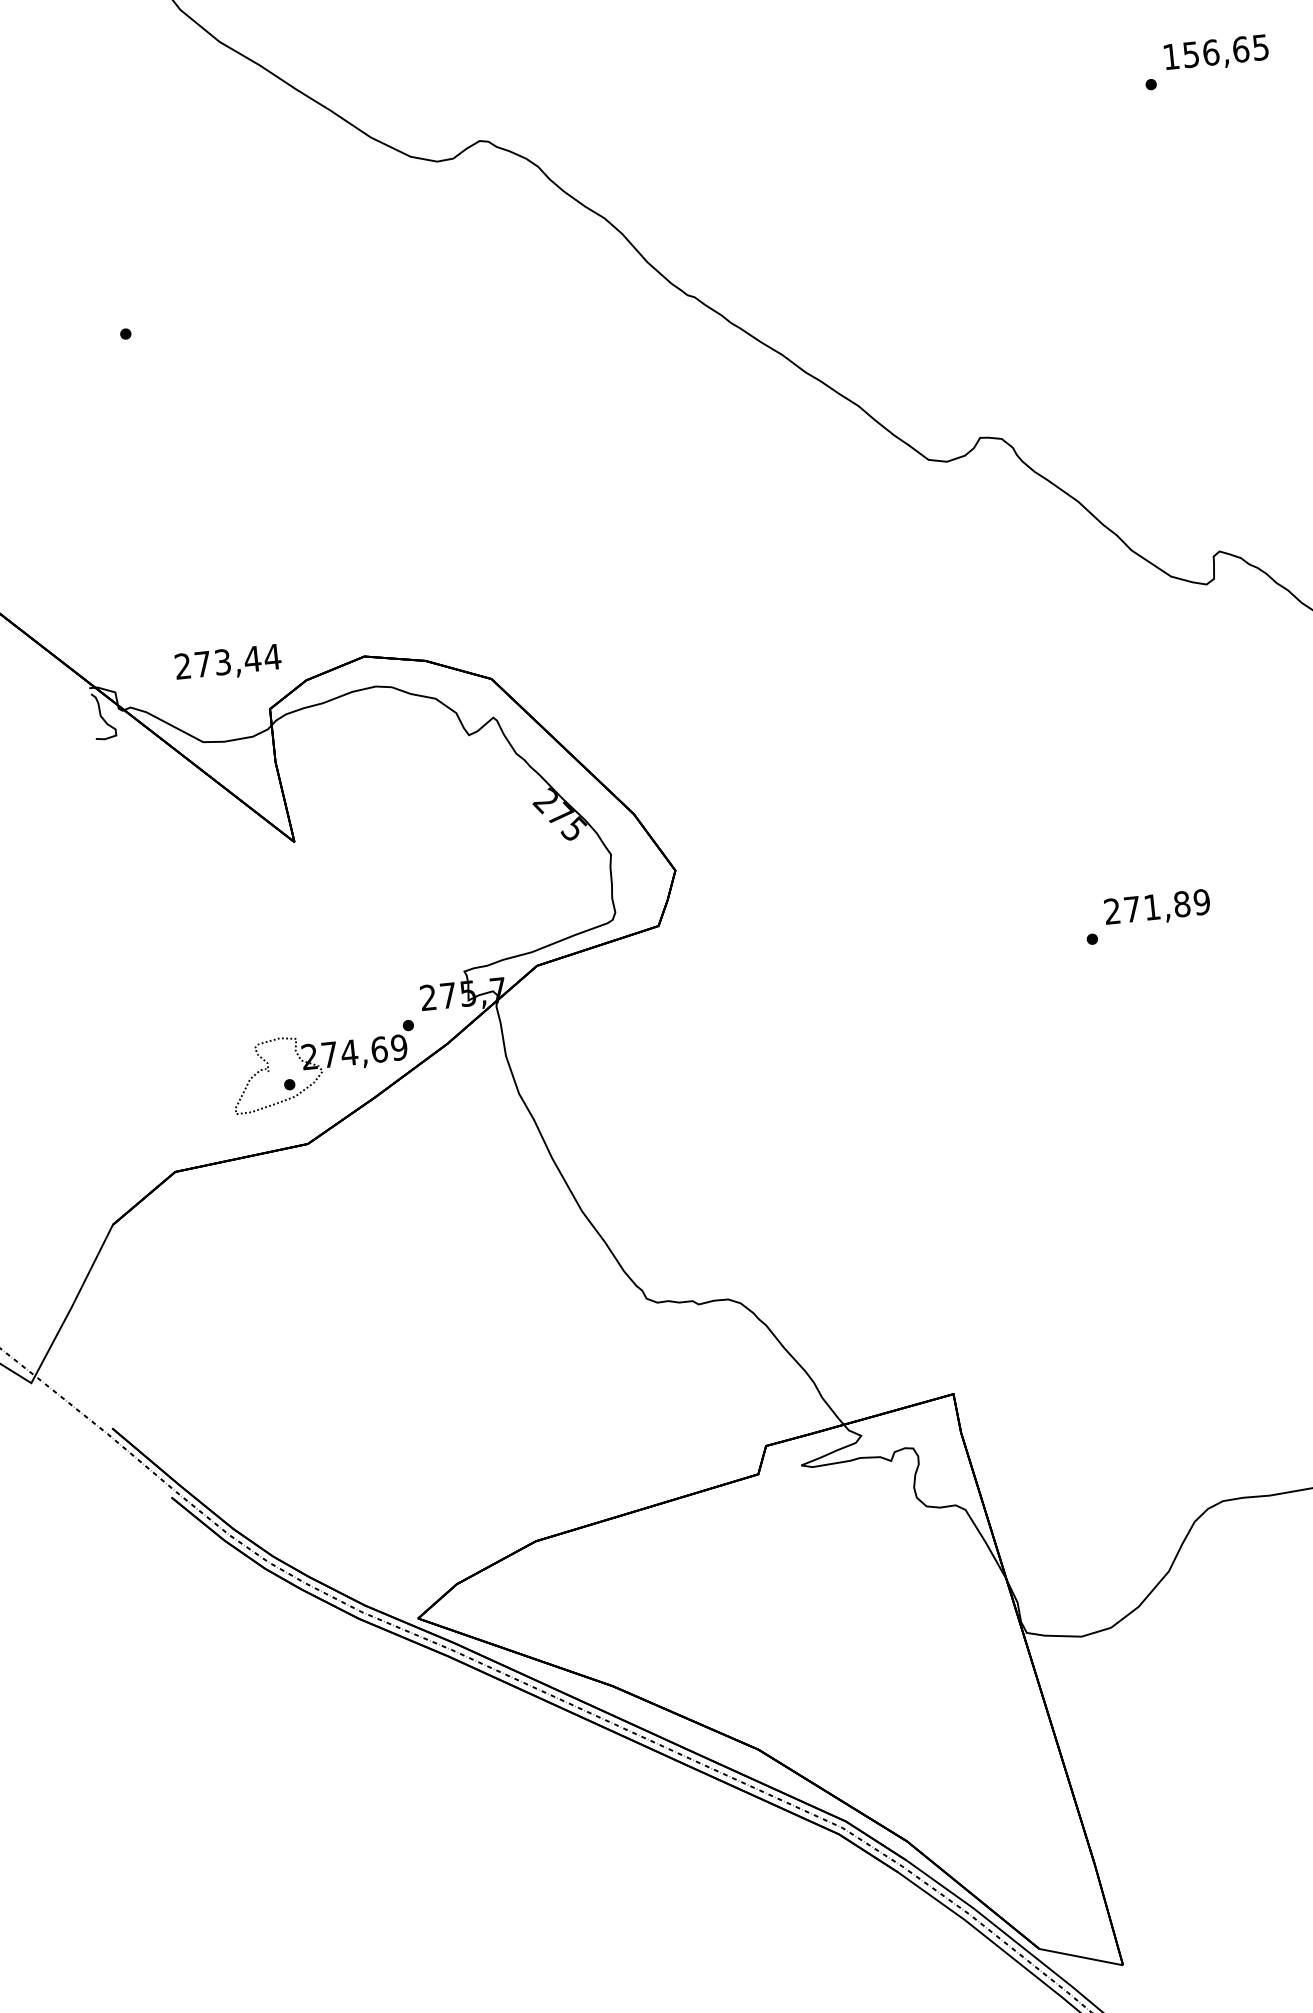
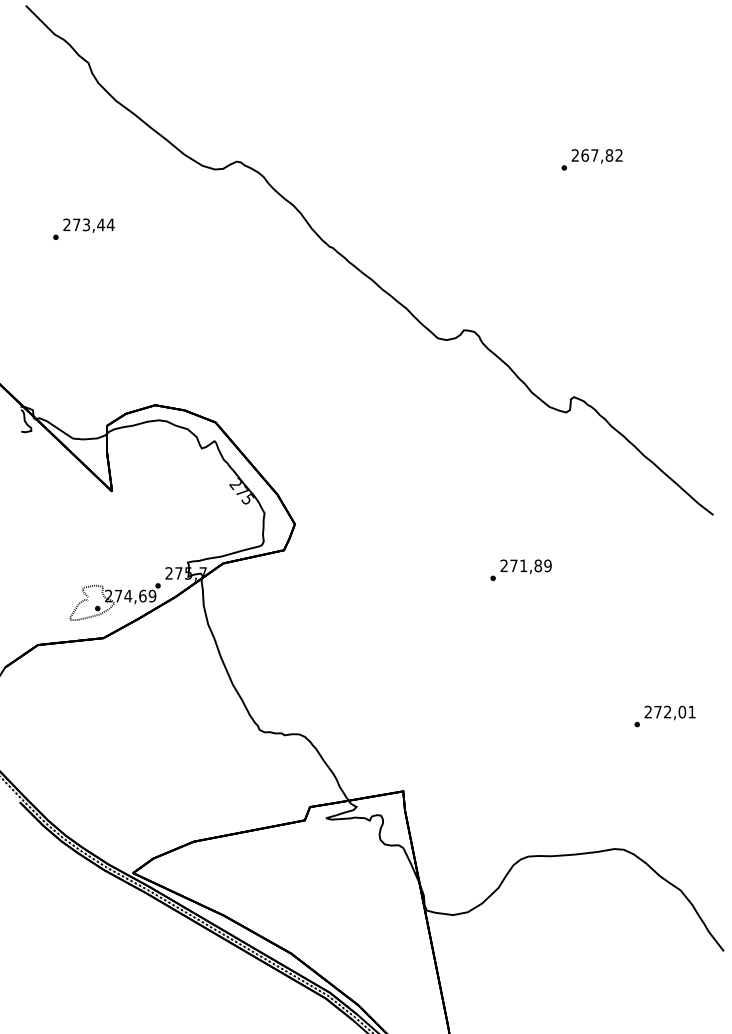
text: (1214, 52) -> (596, 155), 156,65 -> 267,82
text: (227, 663) -> (88, 225), moved

